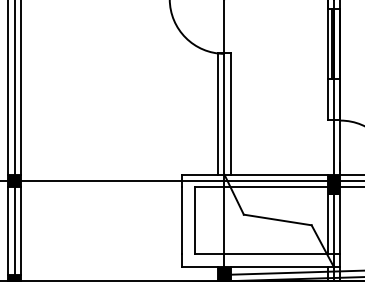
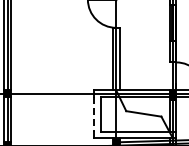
line: (182, 221) -> (94, 114), solid -> dashed

